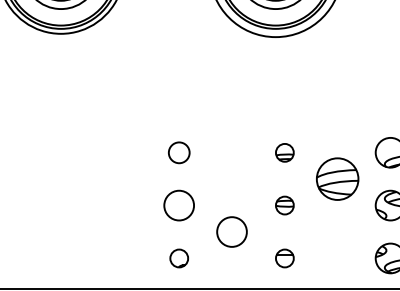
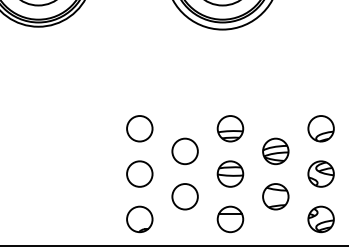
circle: (178, 152) -> (139, 128), size x1.43
part: (284, 152) -> (230, 128), size x1.67
circle: (231, 179) -> (184, 151), added
part: (337, 179) -> (275, 151), size x0.71
part: (284, 204) -> (230, 173), size x1.67
part: (337, 231) -> (275, 196), added
part: (178, 258) -> (139, 219), size x1.67
part: (284, 258) -> (230, 219), size x1.67

